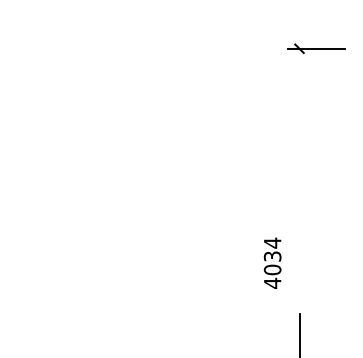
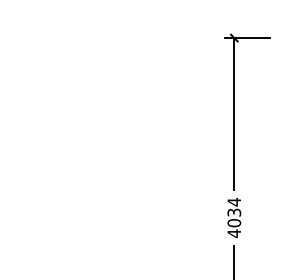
line: (299, 145) -> (234, 113), added
text: (272, 262) -> (234, 217), moved

